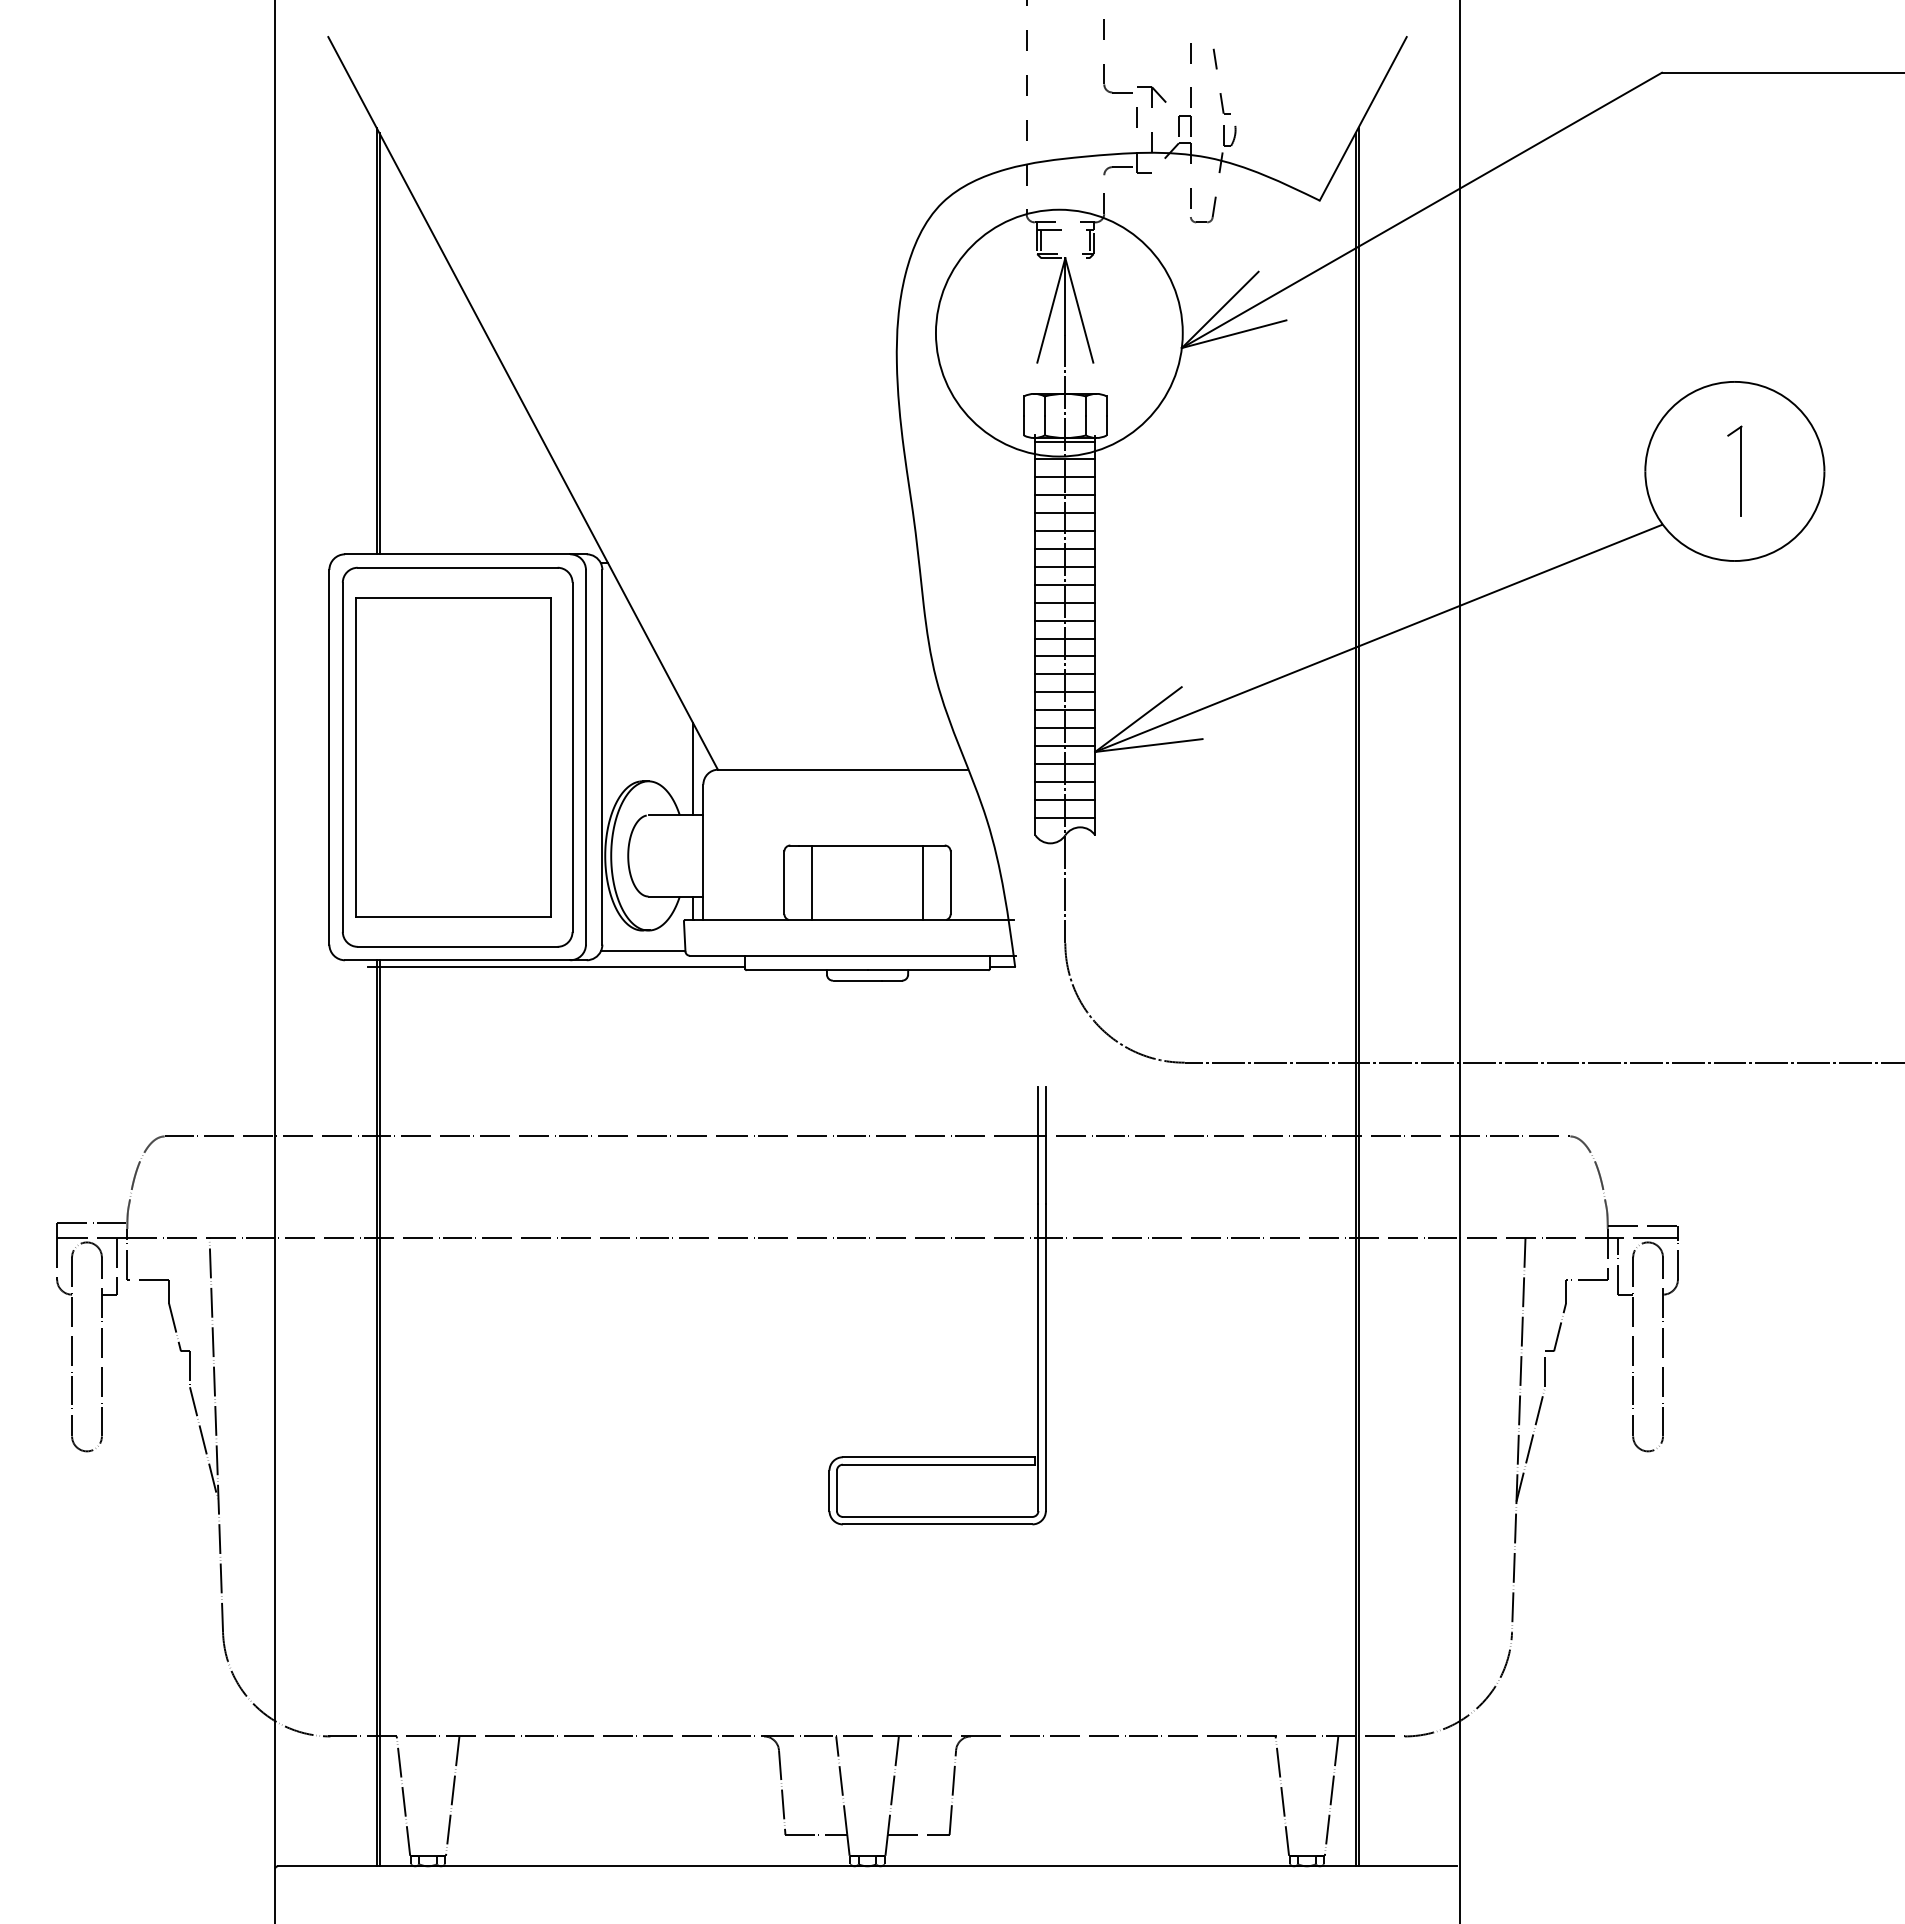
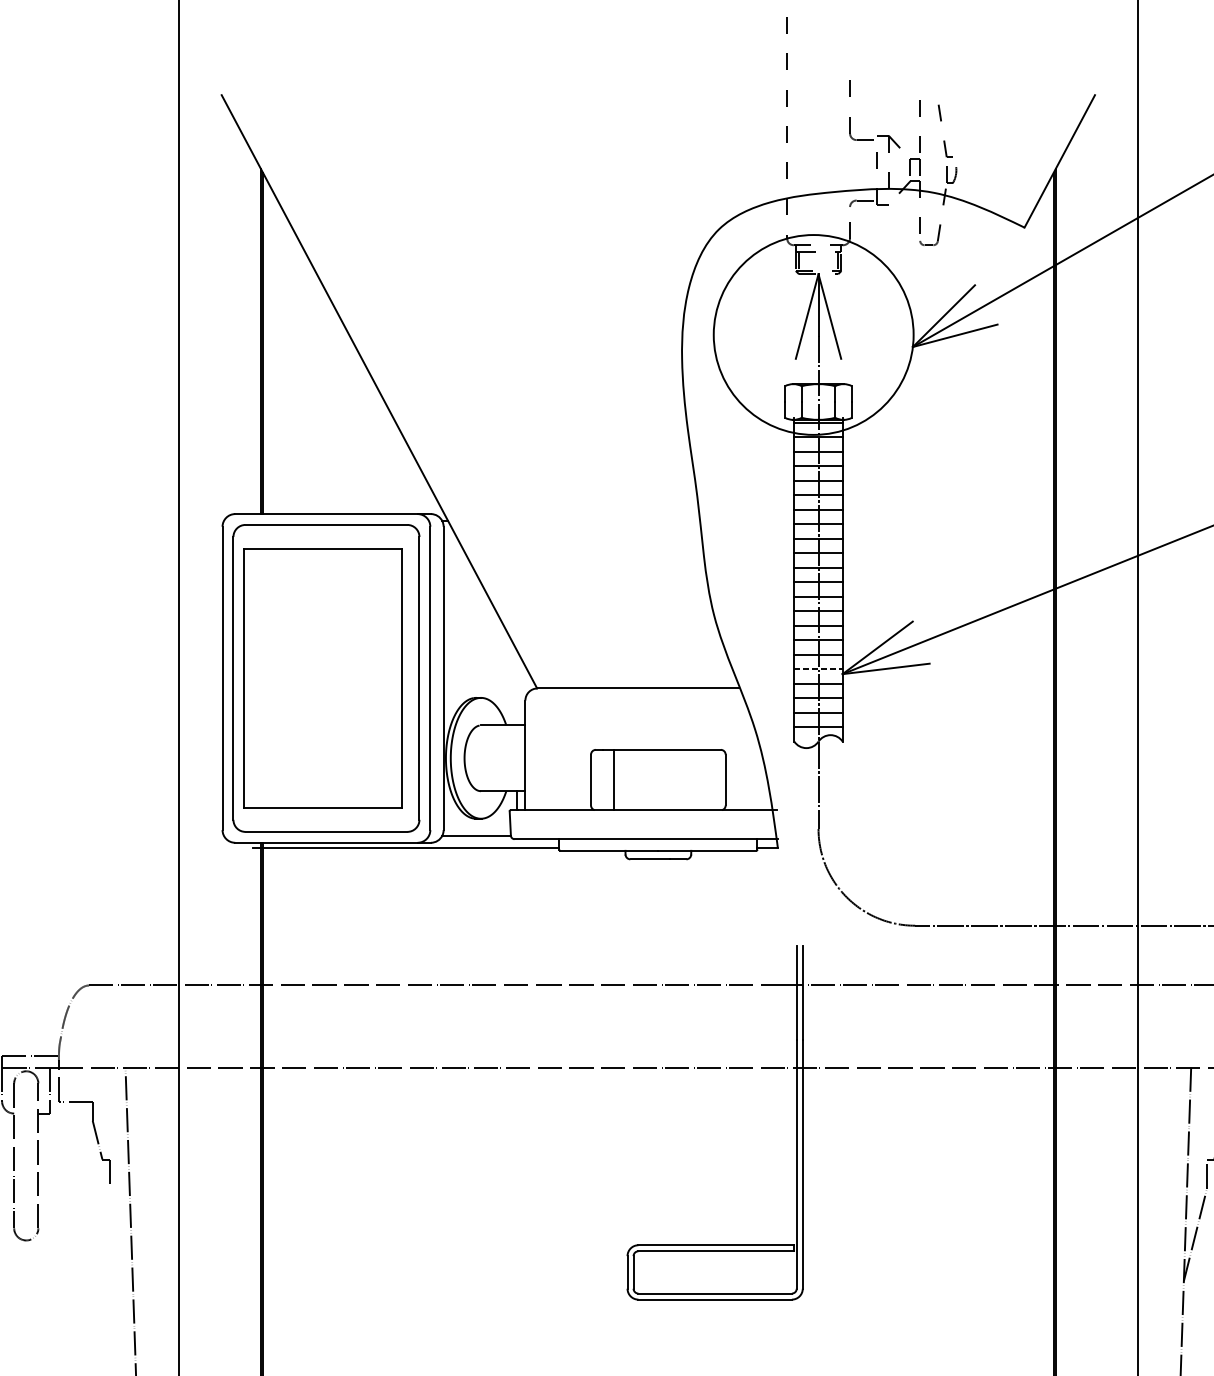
line: (1065, 746) -> (818, 669), solid -> dashed
line: (693, 769) -> (517, 688), removed
line: (922, 882) -> (702, 779), removed
line: (203, 1444) -> (120, 1234), removed

